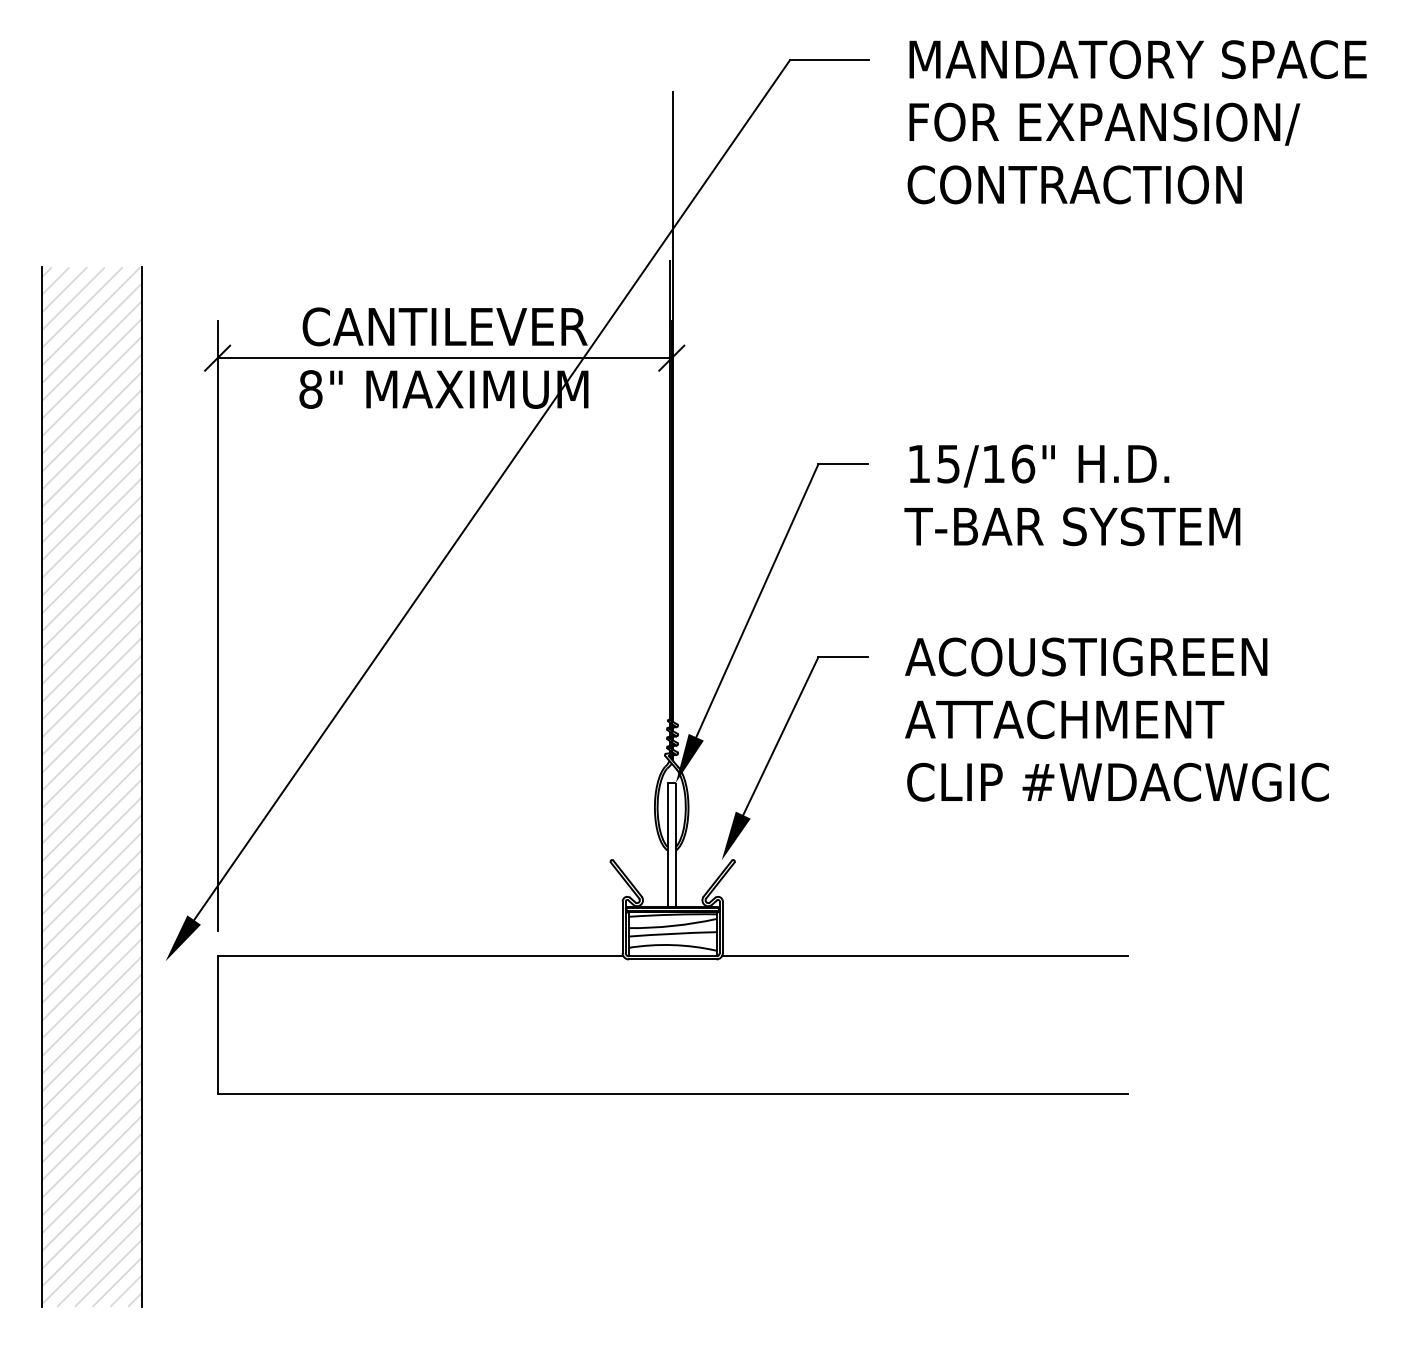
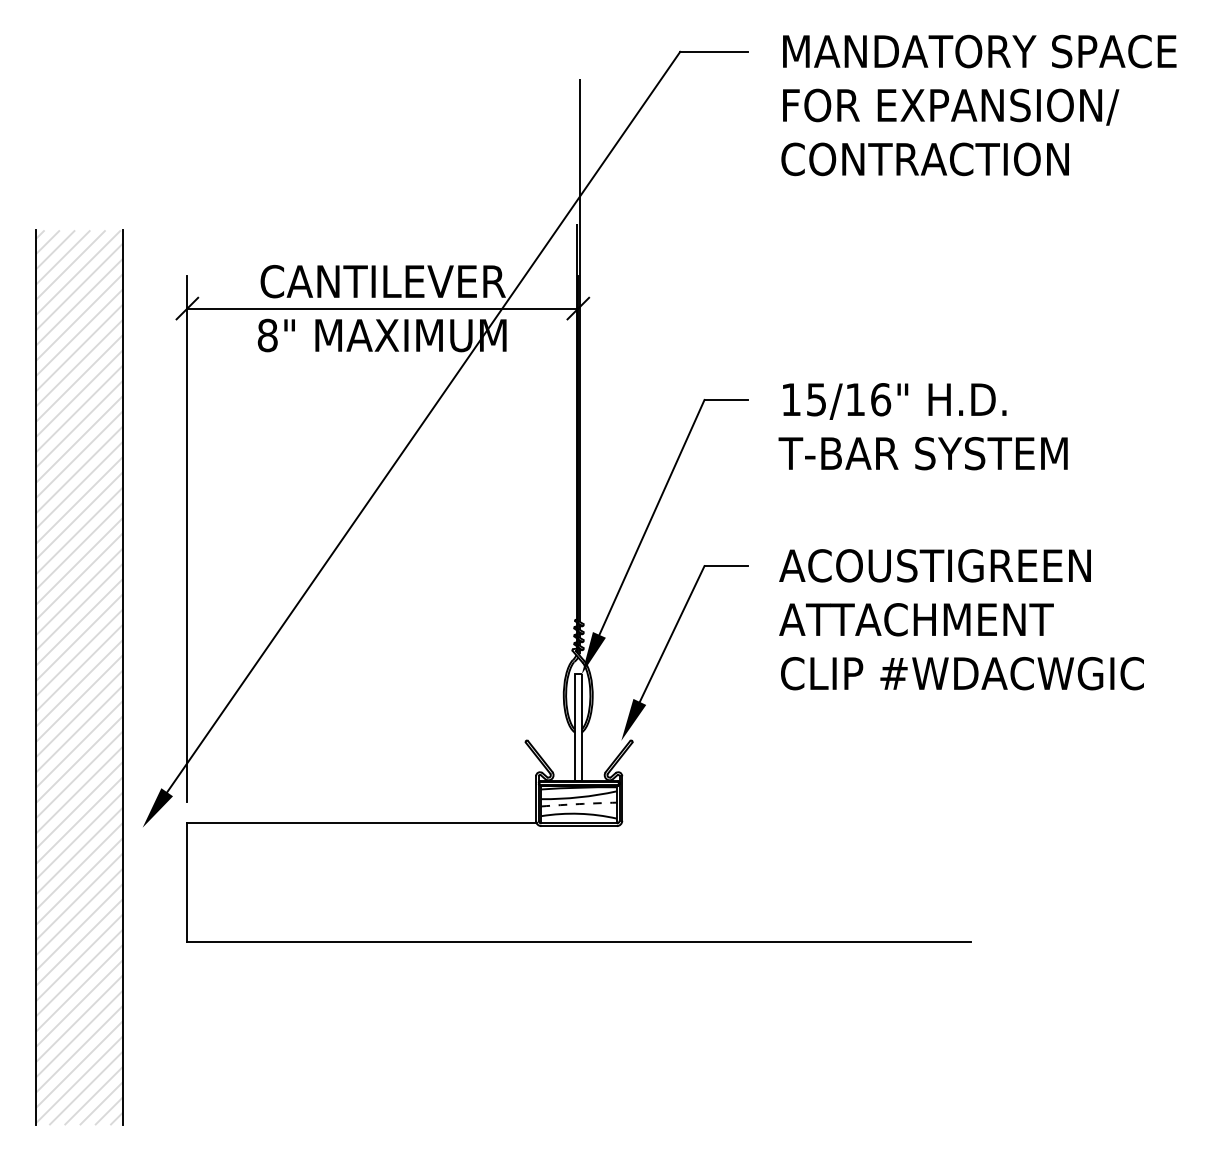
line: (672, 933) -> (578, 803), solid -> dashed
line: (924, 956) -> (795, 823), removed

